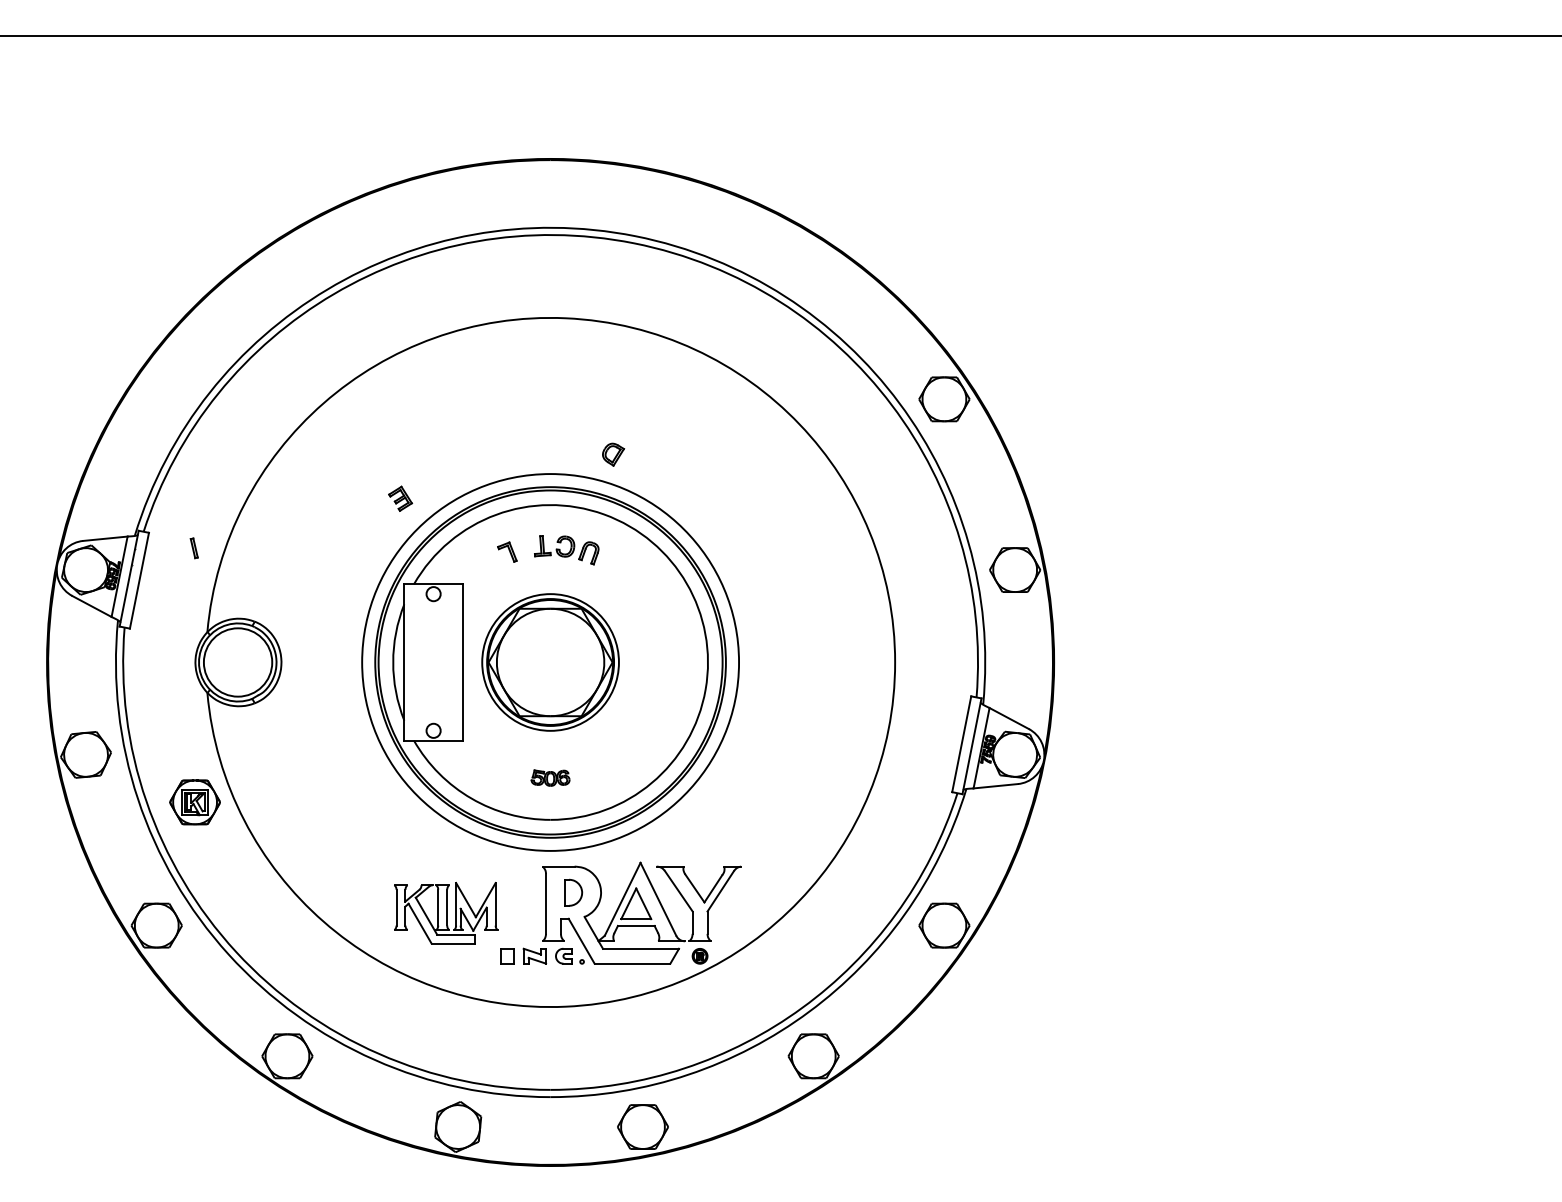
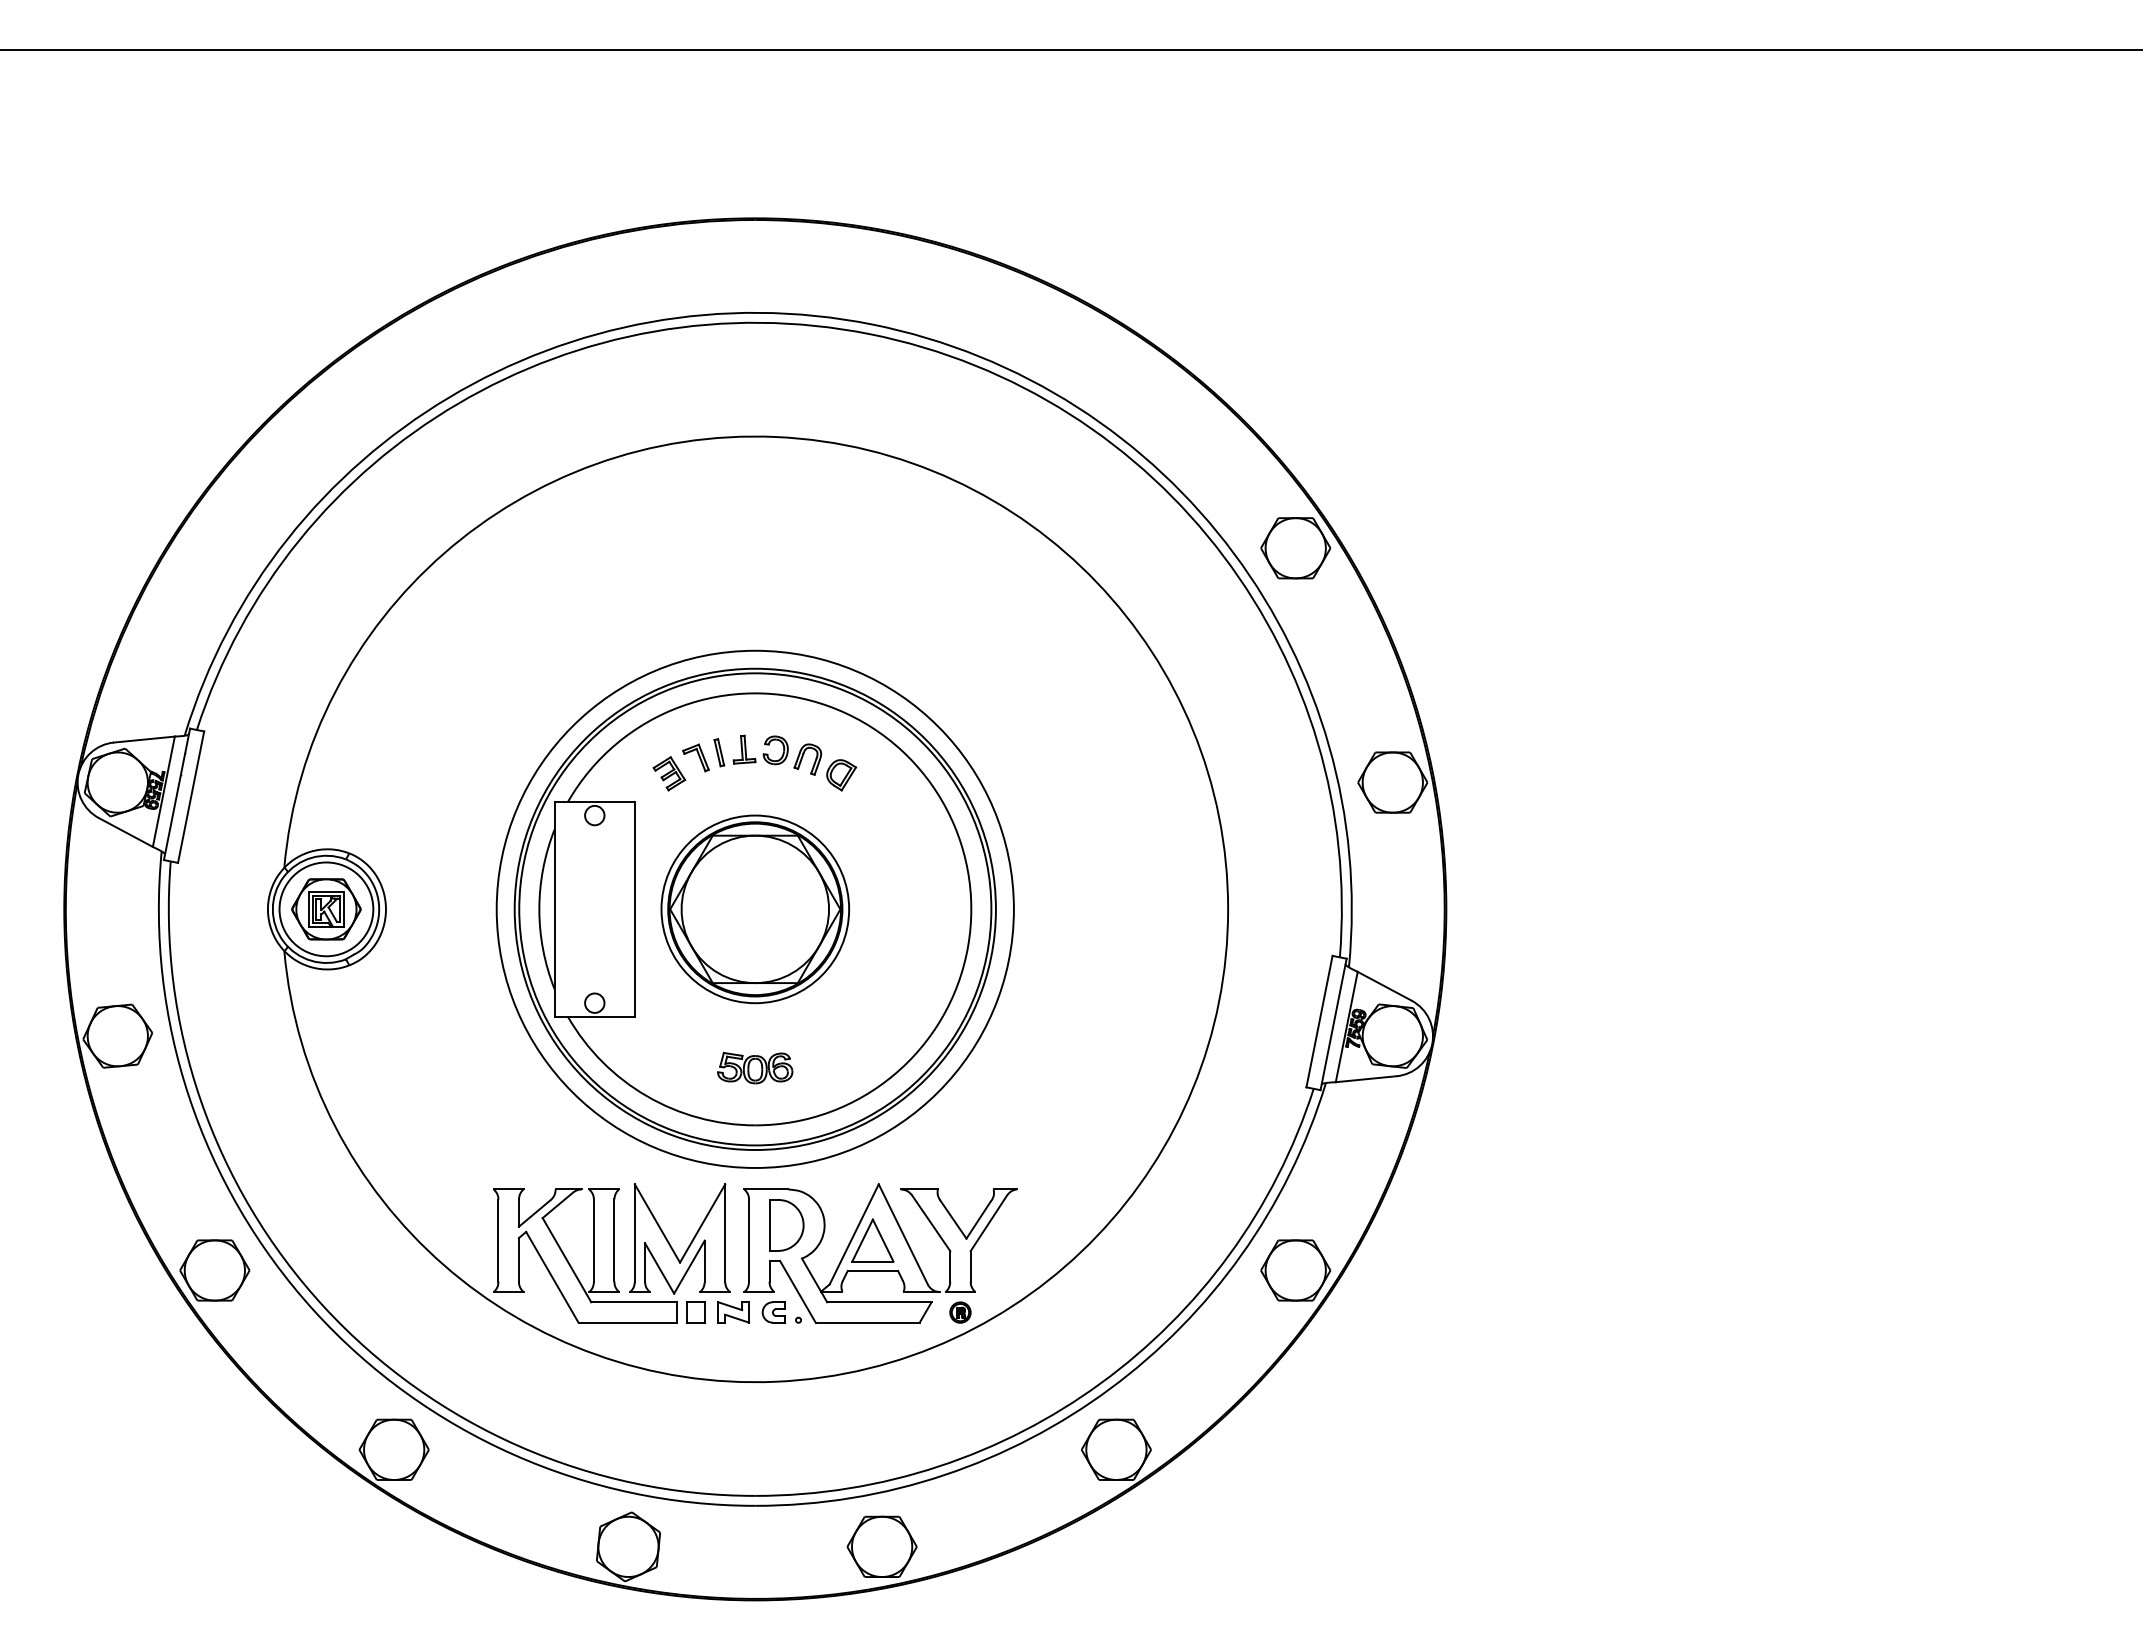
part: (613, 454) -> (841, 775), moved
part: (400, 498) -> (669, 773), moved
part: (194, 548) -> (719, 752), moved
part: (550, 777) -> (755, 1067), size x1.43
part: (195, 802) -> (326, 909), moved
part: (573, 892) -> (786, 1225), size x1.43
part: (445, 913) -> (611, 1253), size x1.67

